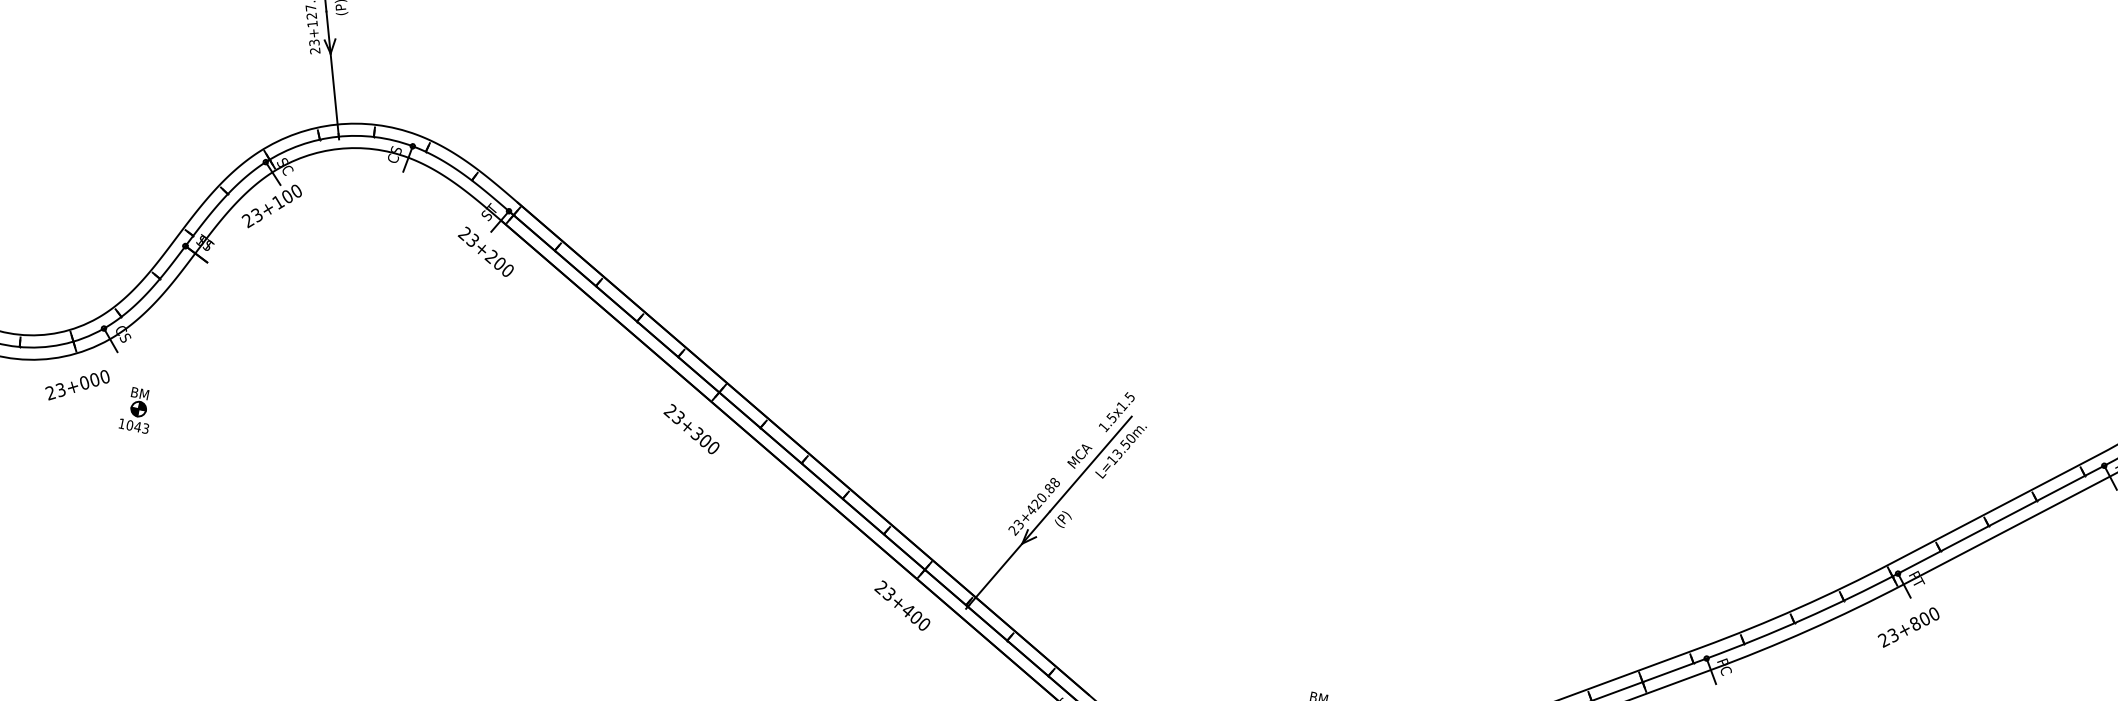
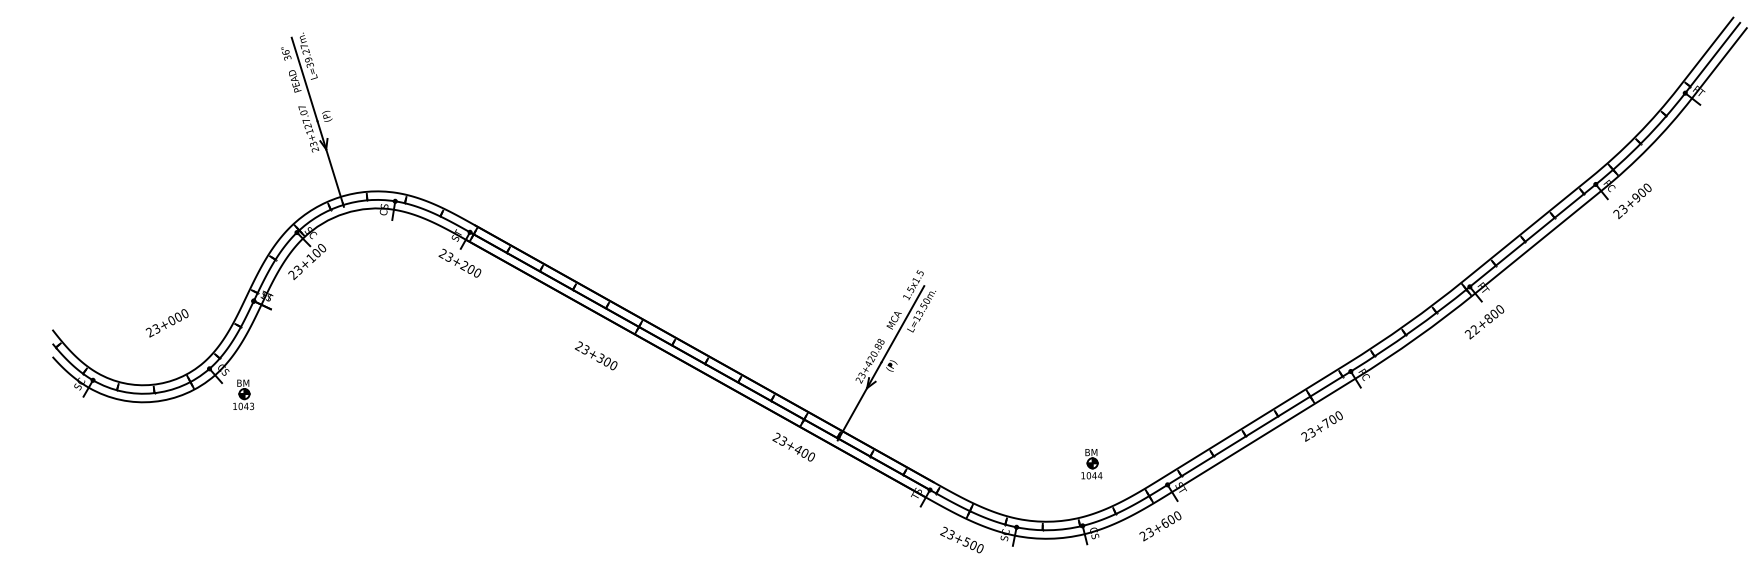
text: (76, 385) -> (166, 323), moved
part: (137, 409) -> (243, 394), moved
text: (692, 428) -> (596, 355), moved
text: (1892, 634) -> (1474, 329), 23+800 -> 22+800

